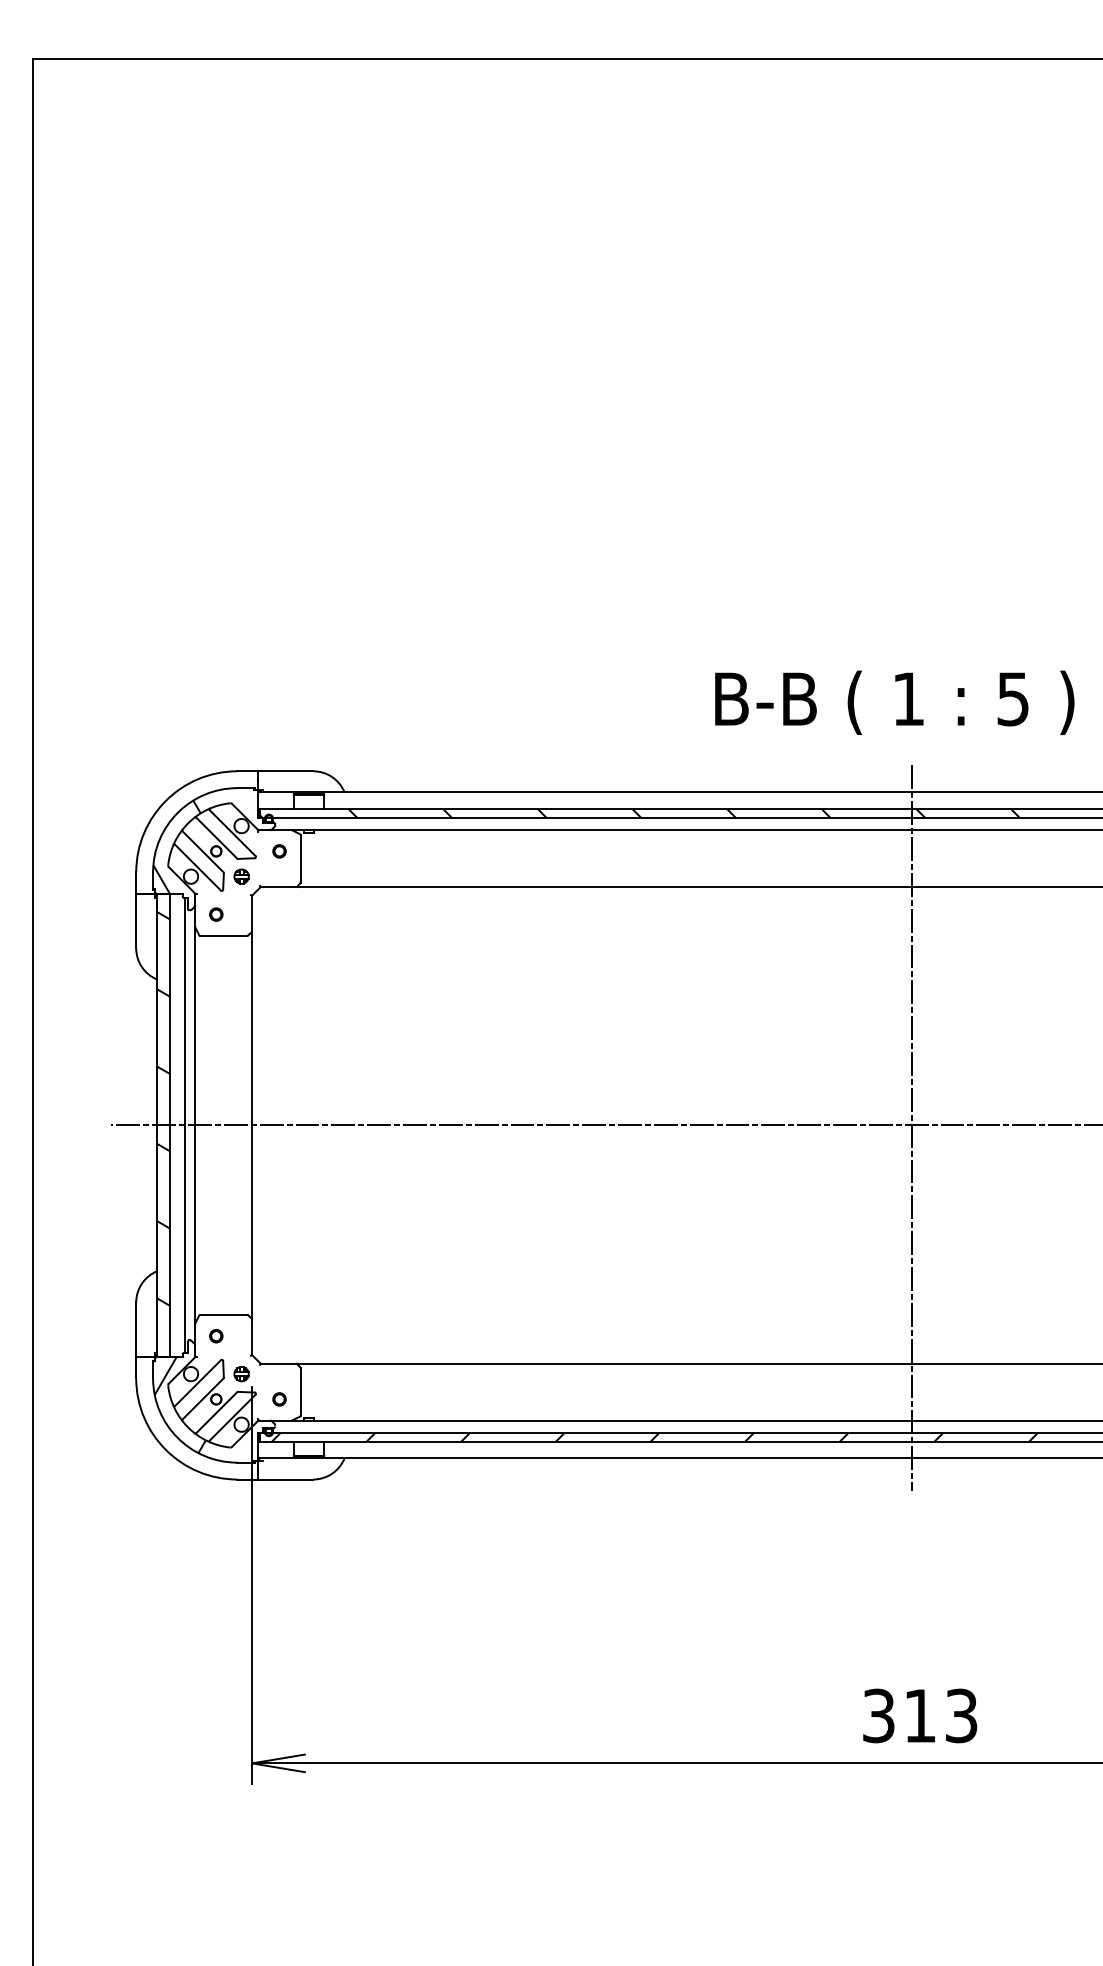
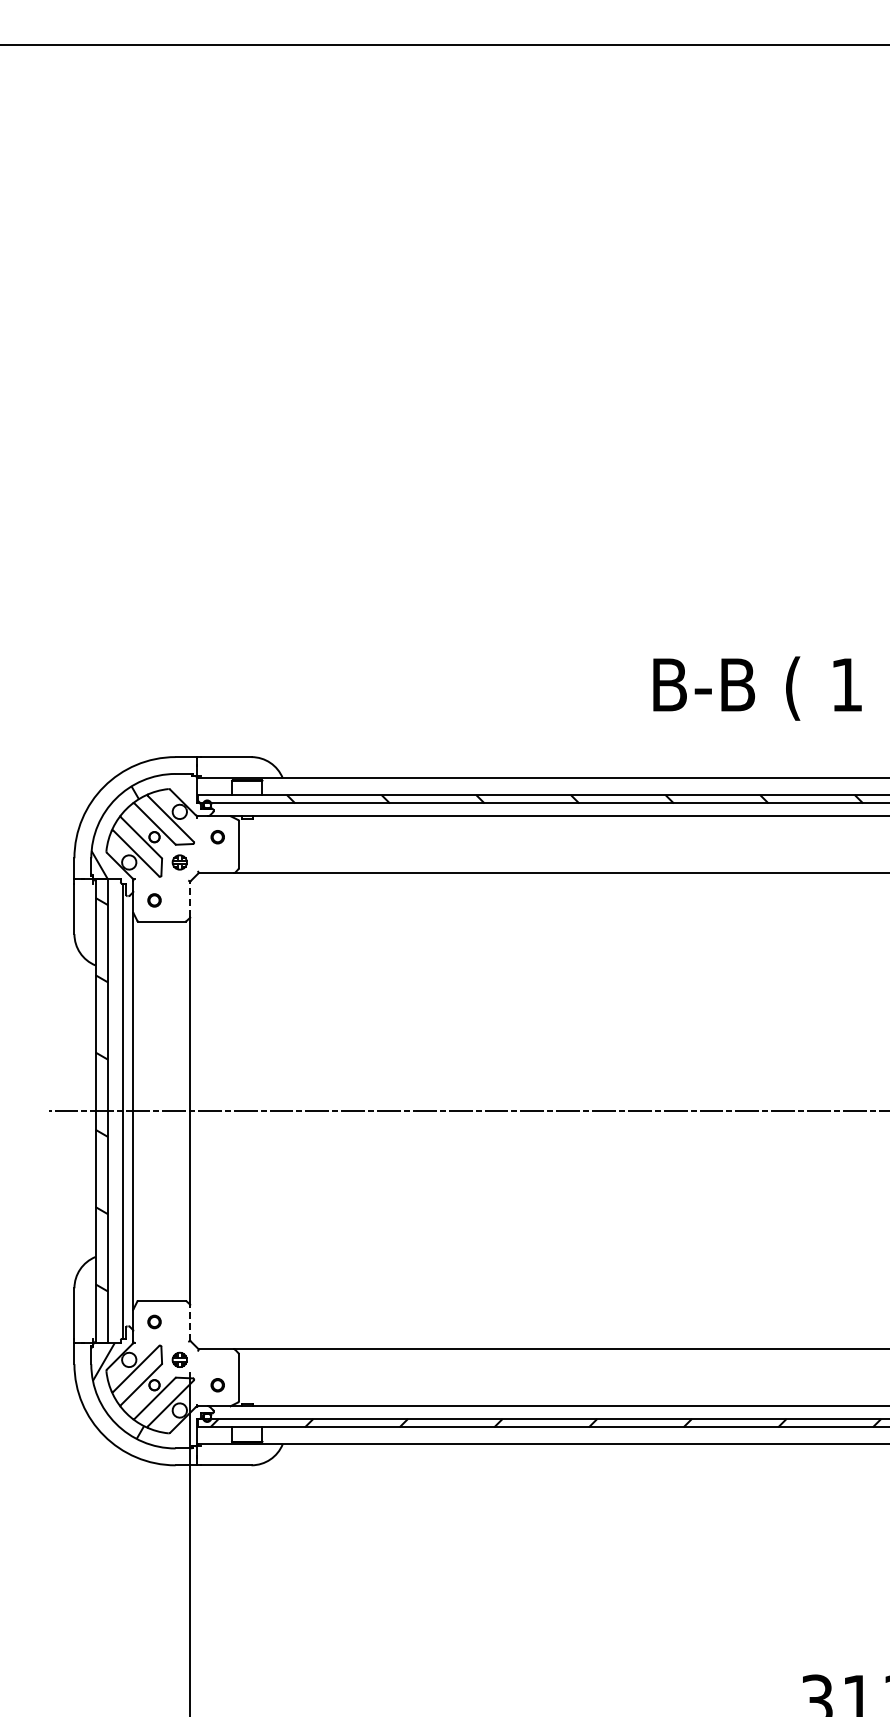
line: (252, 913) -> (190, 899), solid -> dashed
line: (911, 1128) -> (849, 1114), removed
line: (252, 1337) -> (190, 1323), solid -> dashed

